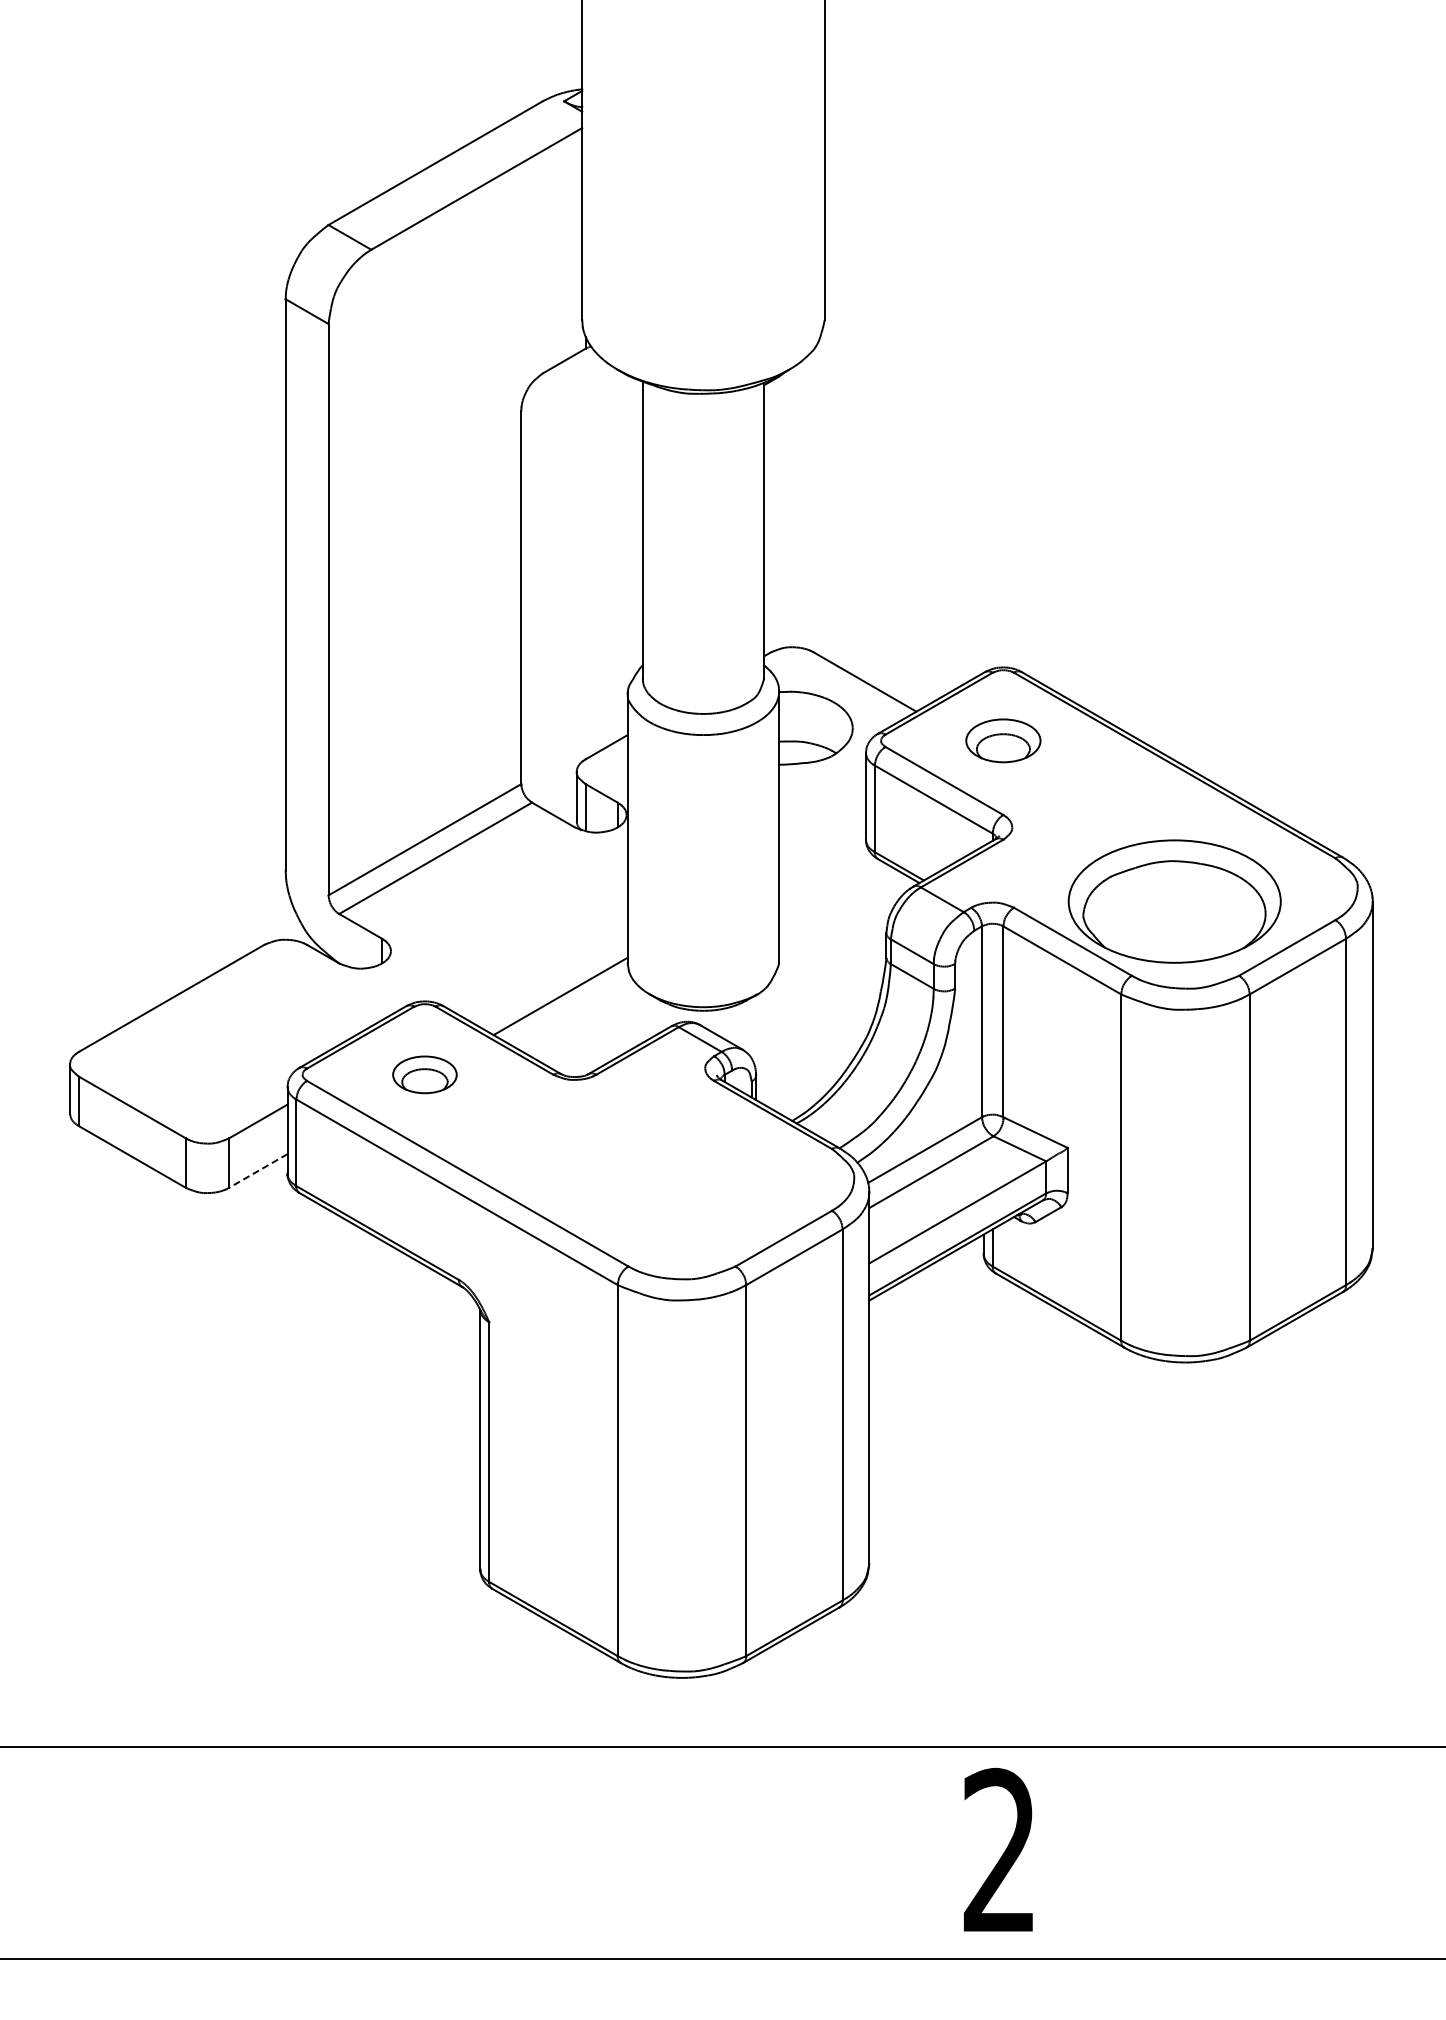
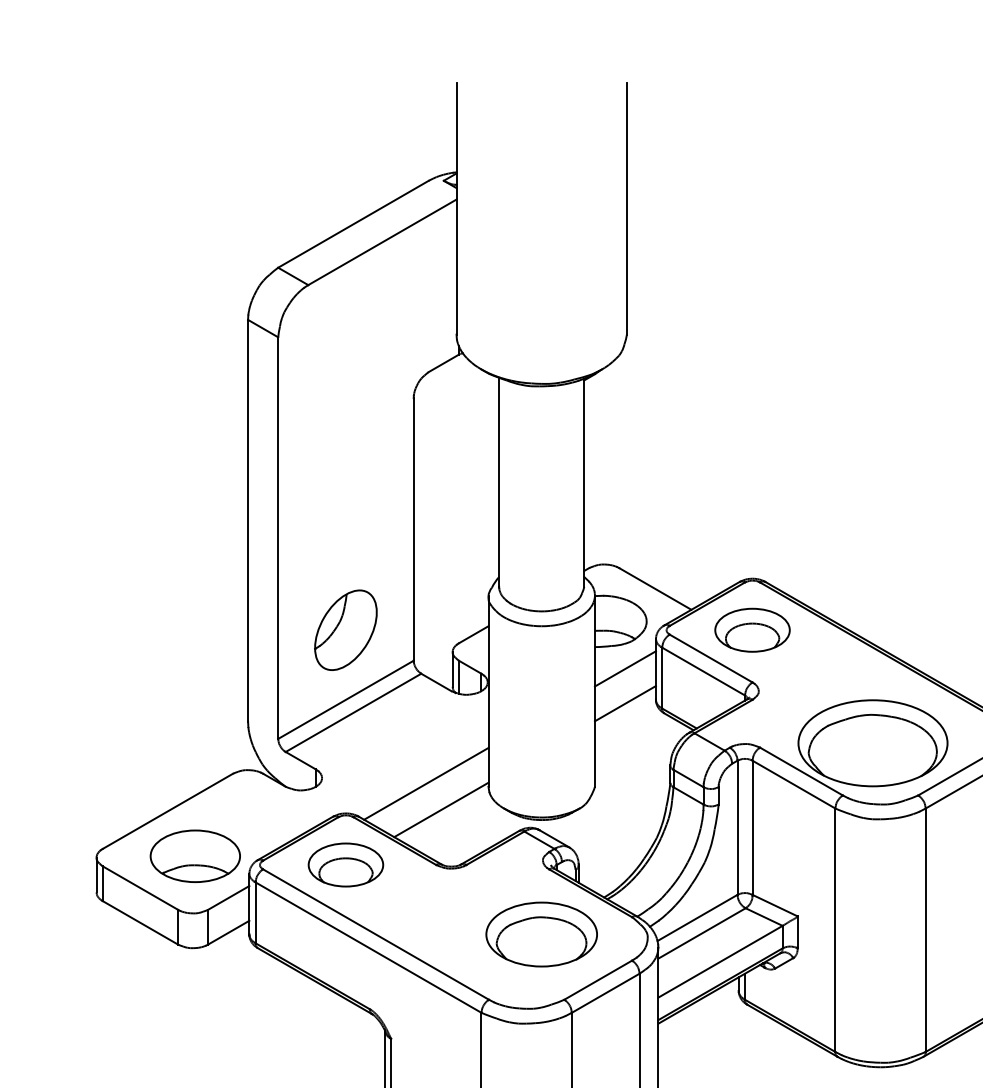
part: (424, 740) -> (345, 630), added
part: (1003, 740) -> (752, 630), size x1.43
line: (822, 795) -> (625, 668), added
line: (822, 845) -> (625, 703), added
line: (538, 959) -> (425, 783), added
part: (210, 1061) -> (195, 855), added
part: (424, 1074) -> (345, 864), size x1.67
line: (258, 1171) -> (228, 933), dashed -> solid
part: (703, 1173) -> (541, 934), added

